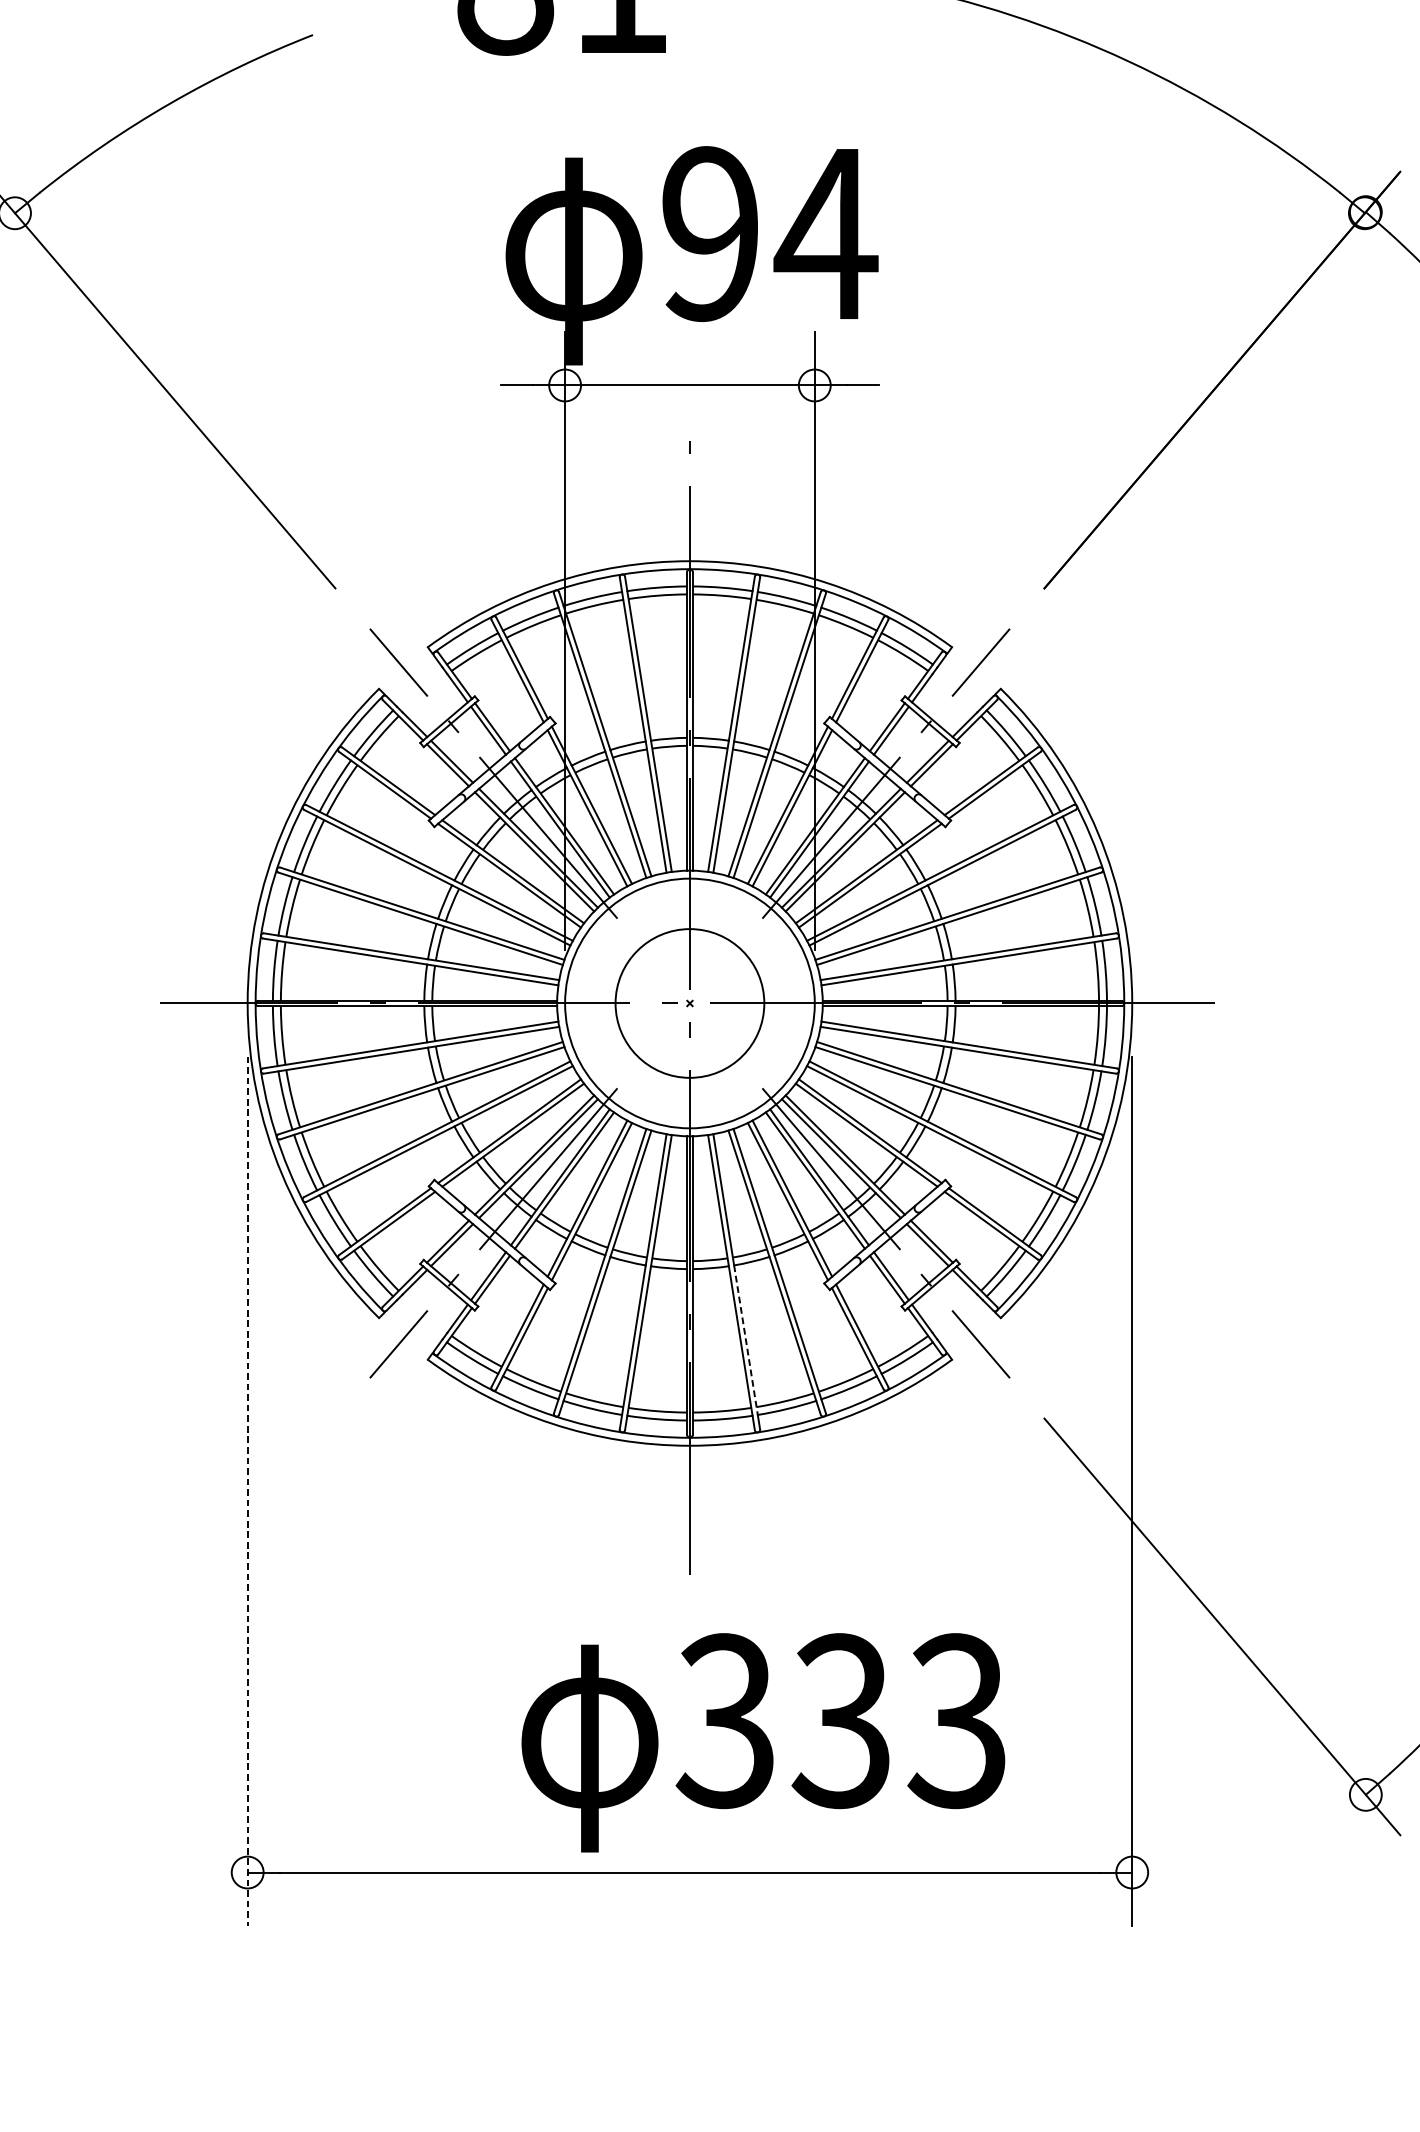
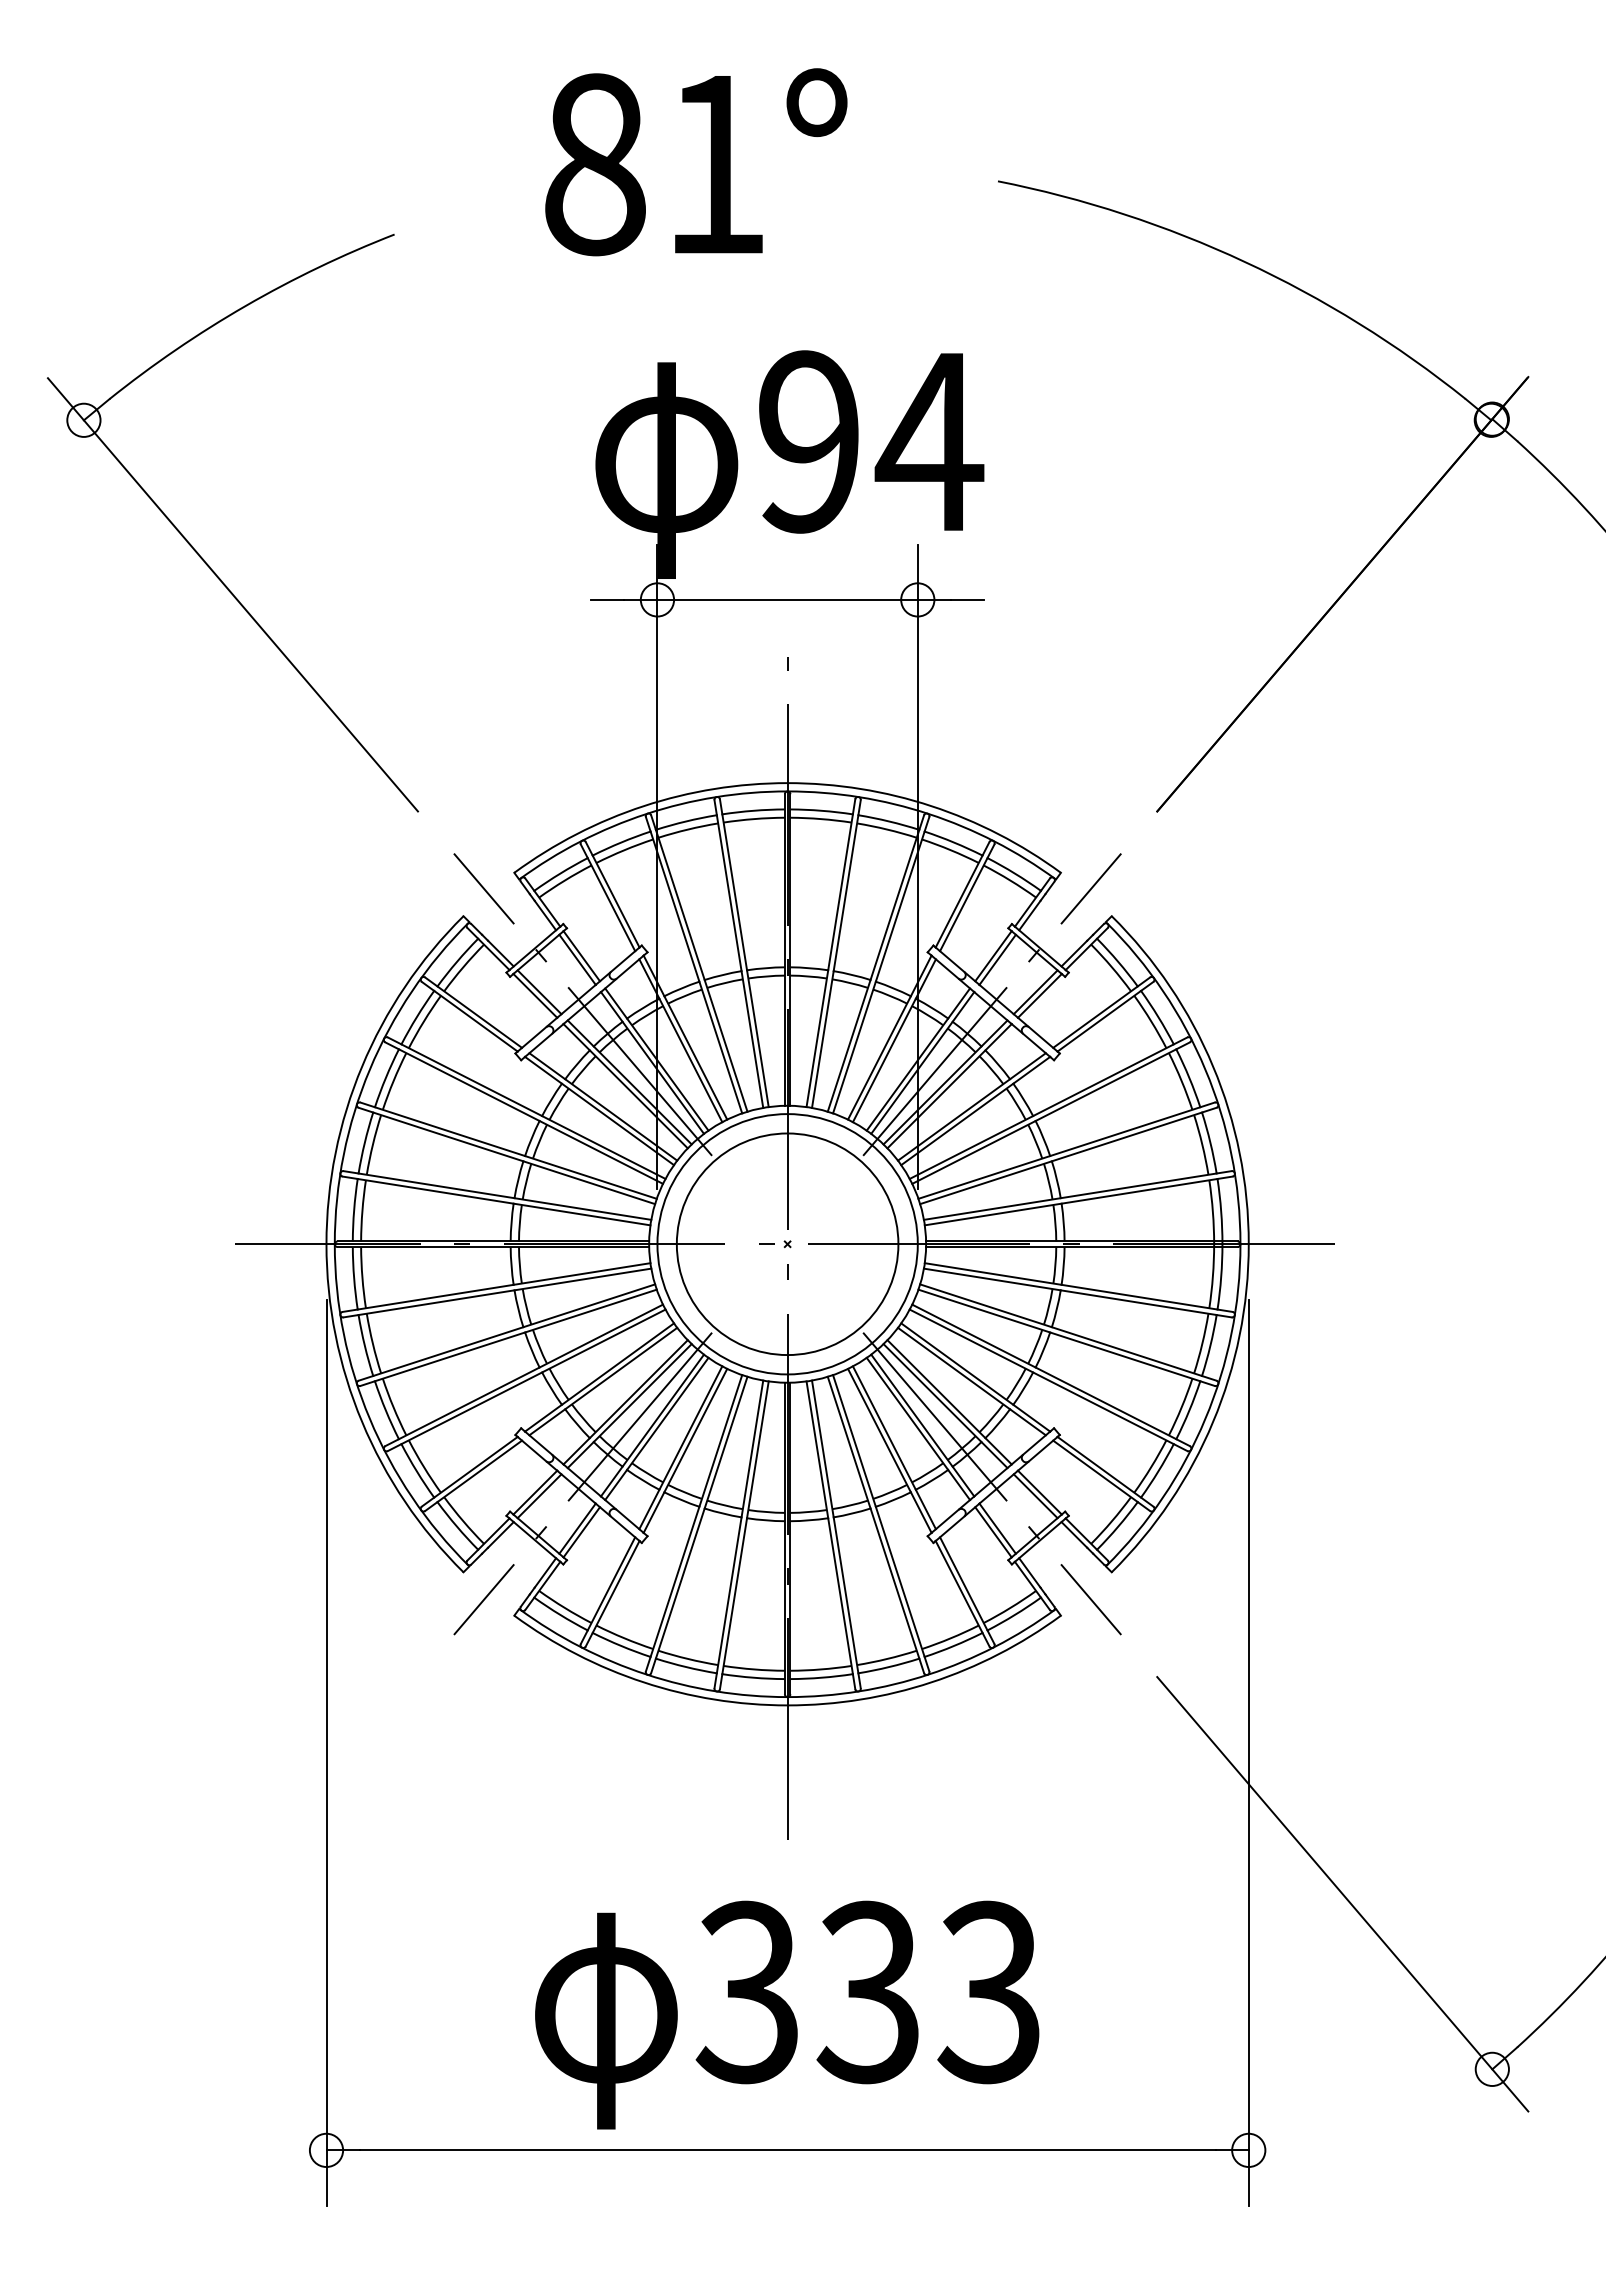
circle: (689, 1003) -> (787, 1244), size x1.43
line: (746, 1340) -> (846, 1595), dashed -> solid
line: (247, 1491) -> (326, 1753), dashed -> solid
text: (763, 1742) -> (787, 2014), moved

